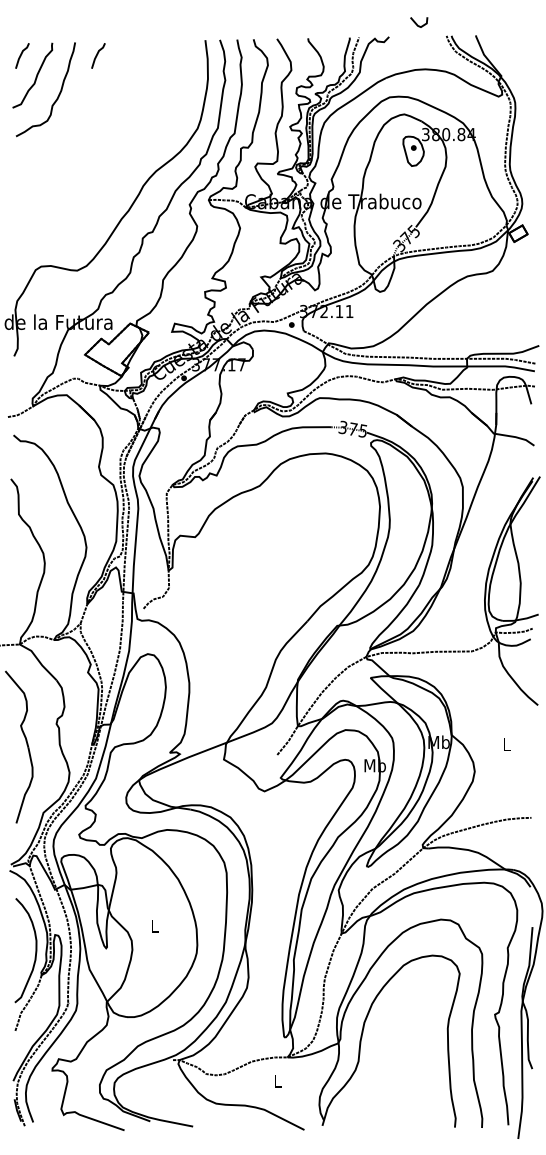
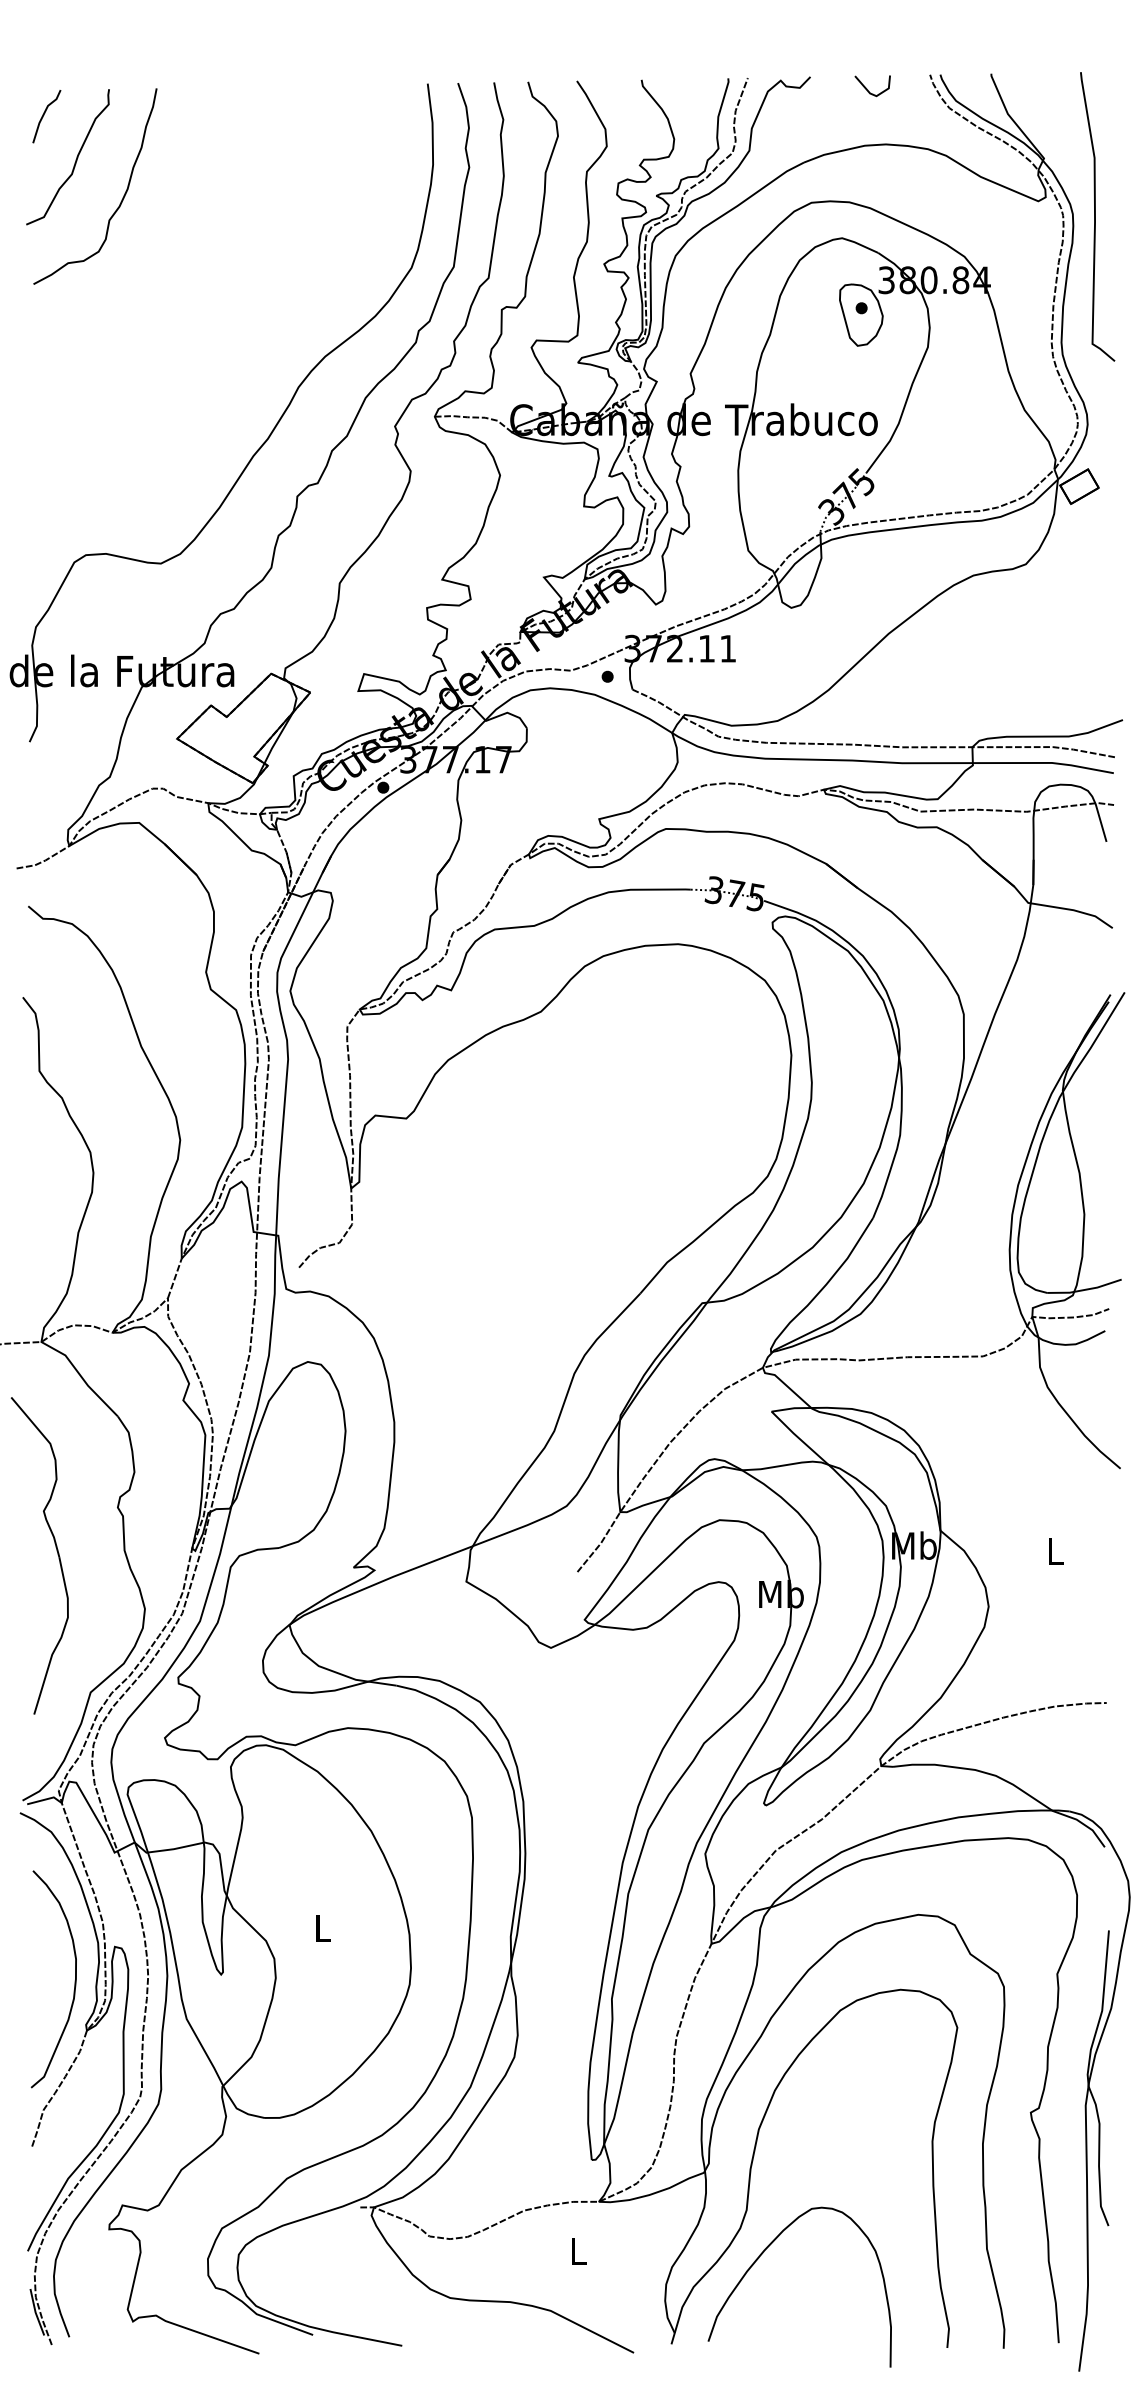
line: (417, 23) -> (869, 88), moved
line: (98, 54) -> (205, 113), removed
curve: (526, 103) -> (1096, 215), added
curve: (366, 1083) -> (763, 2256), added

